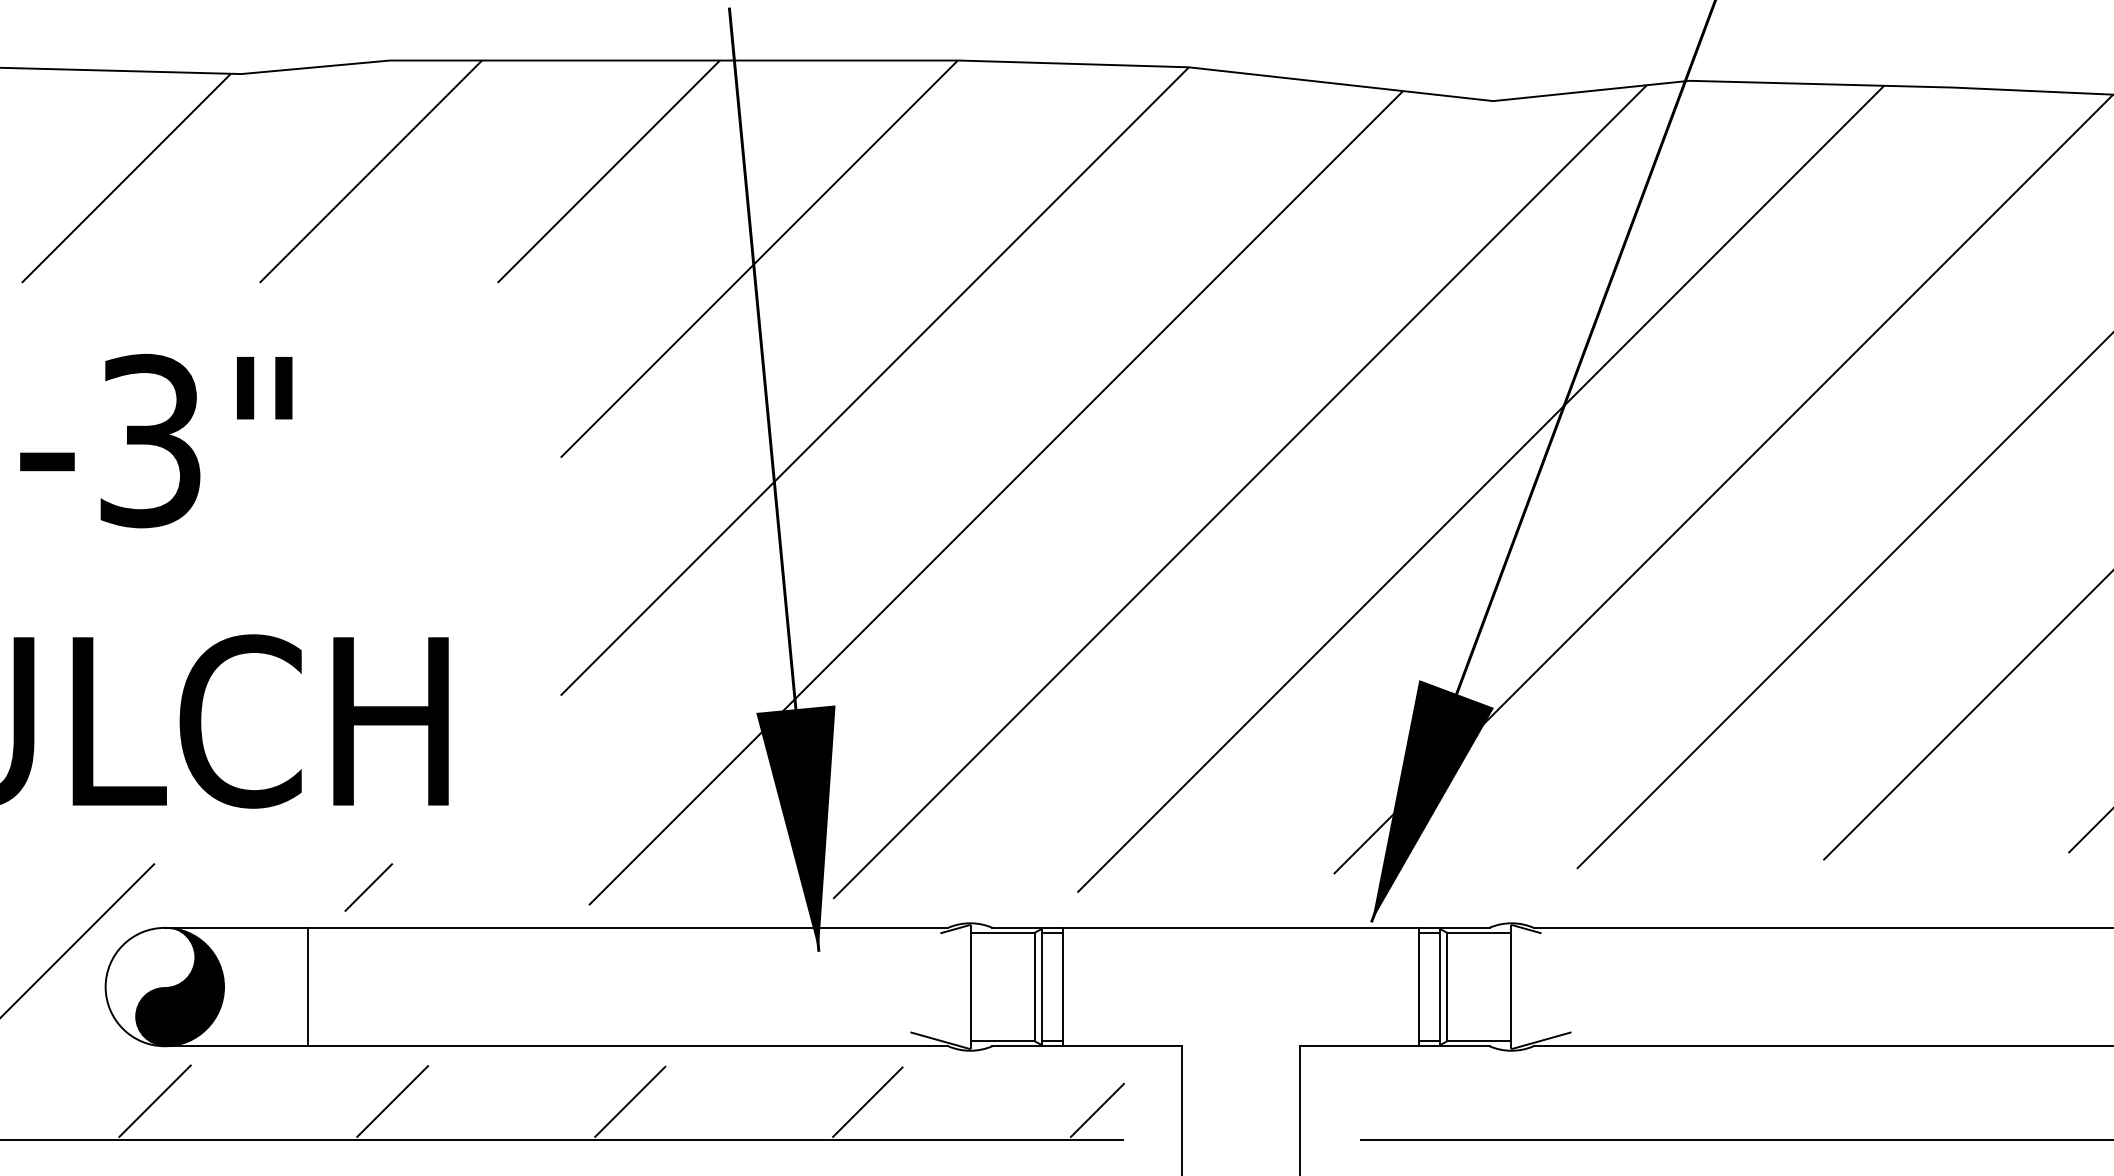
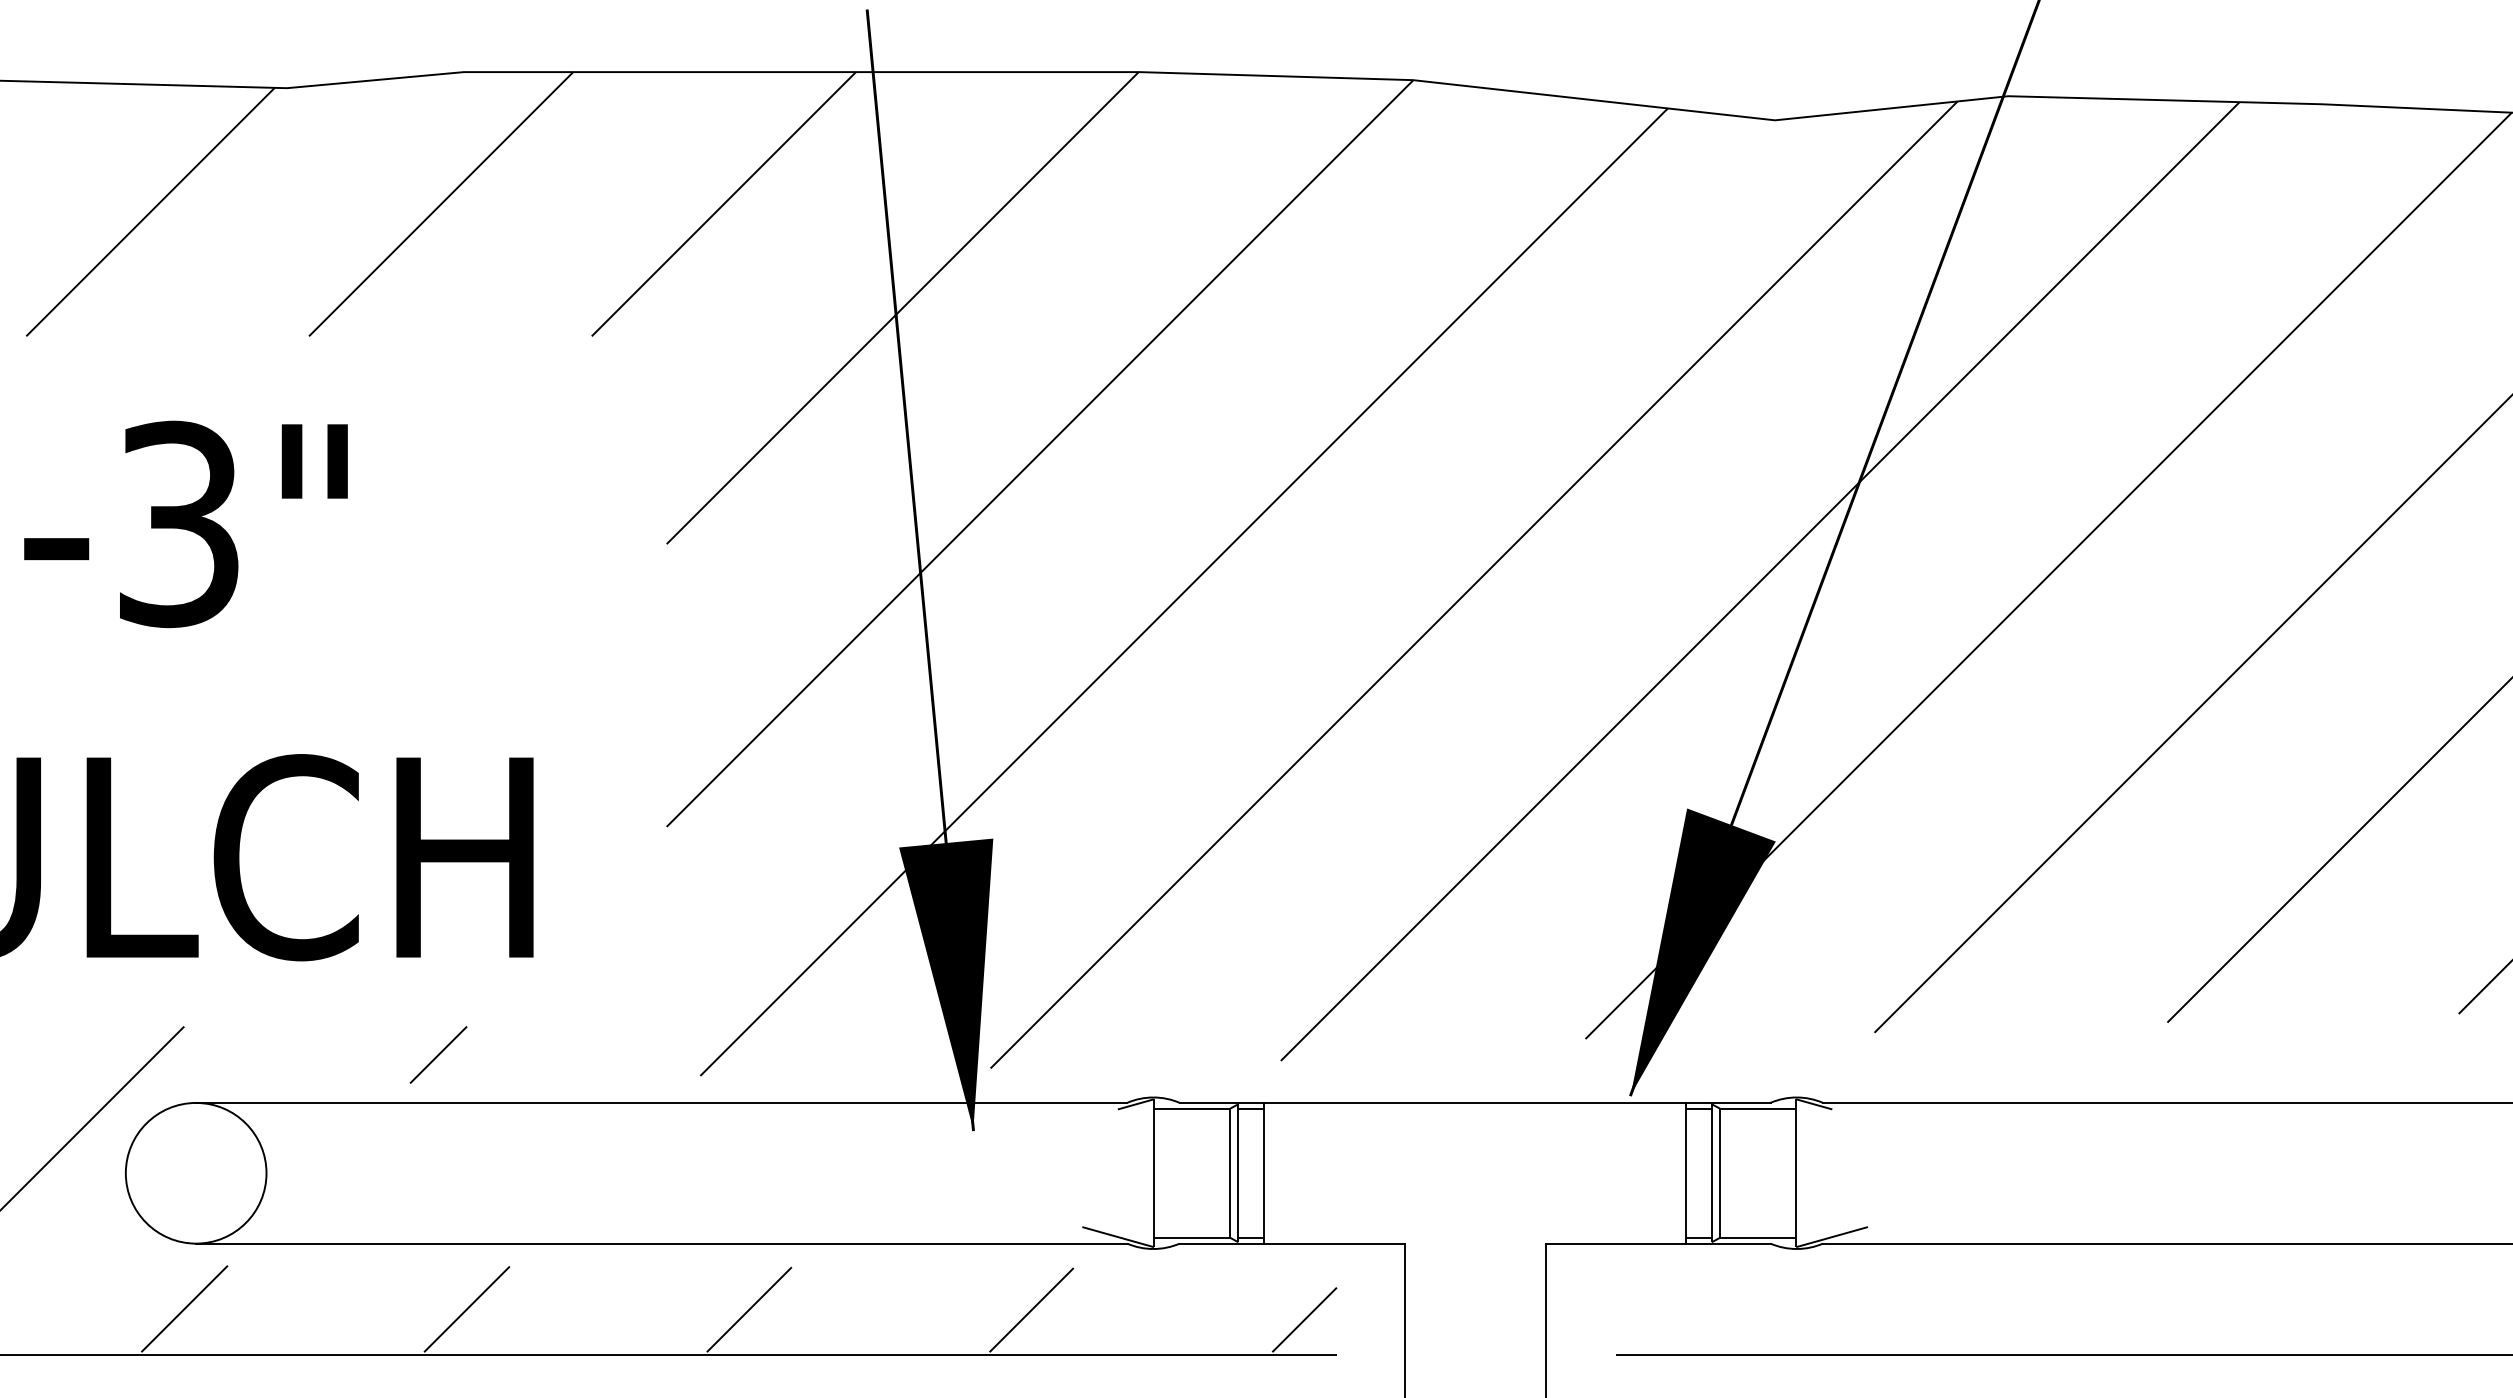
fill: (179, 986) -> (213, 1172), removed
line: (307, 986) -> (365, 1172), removed

